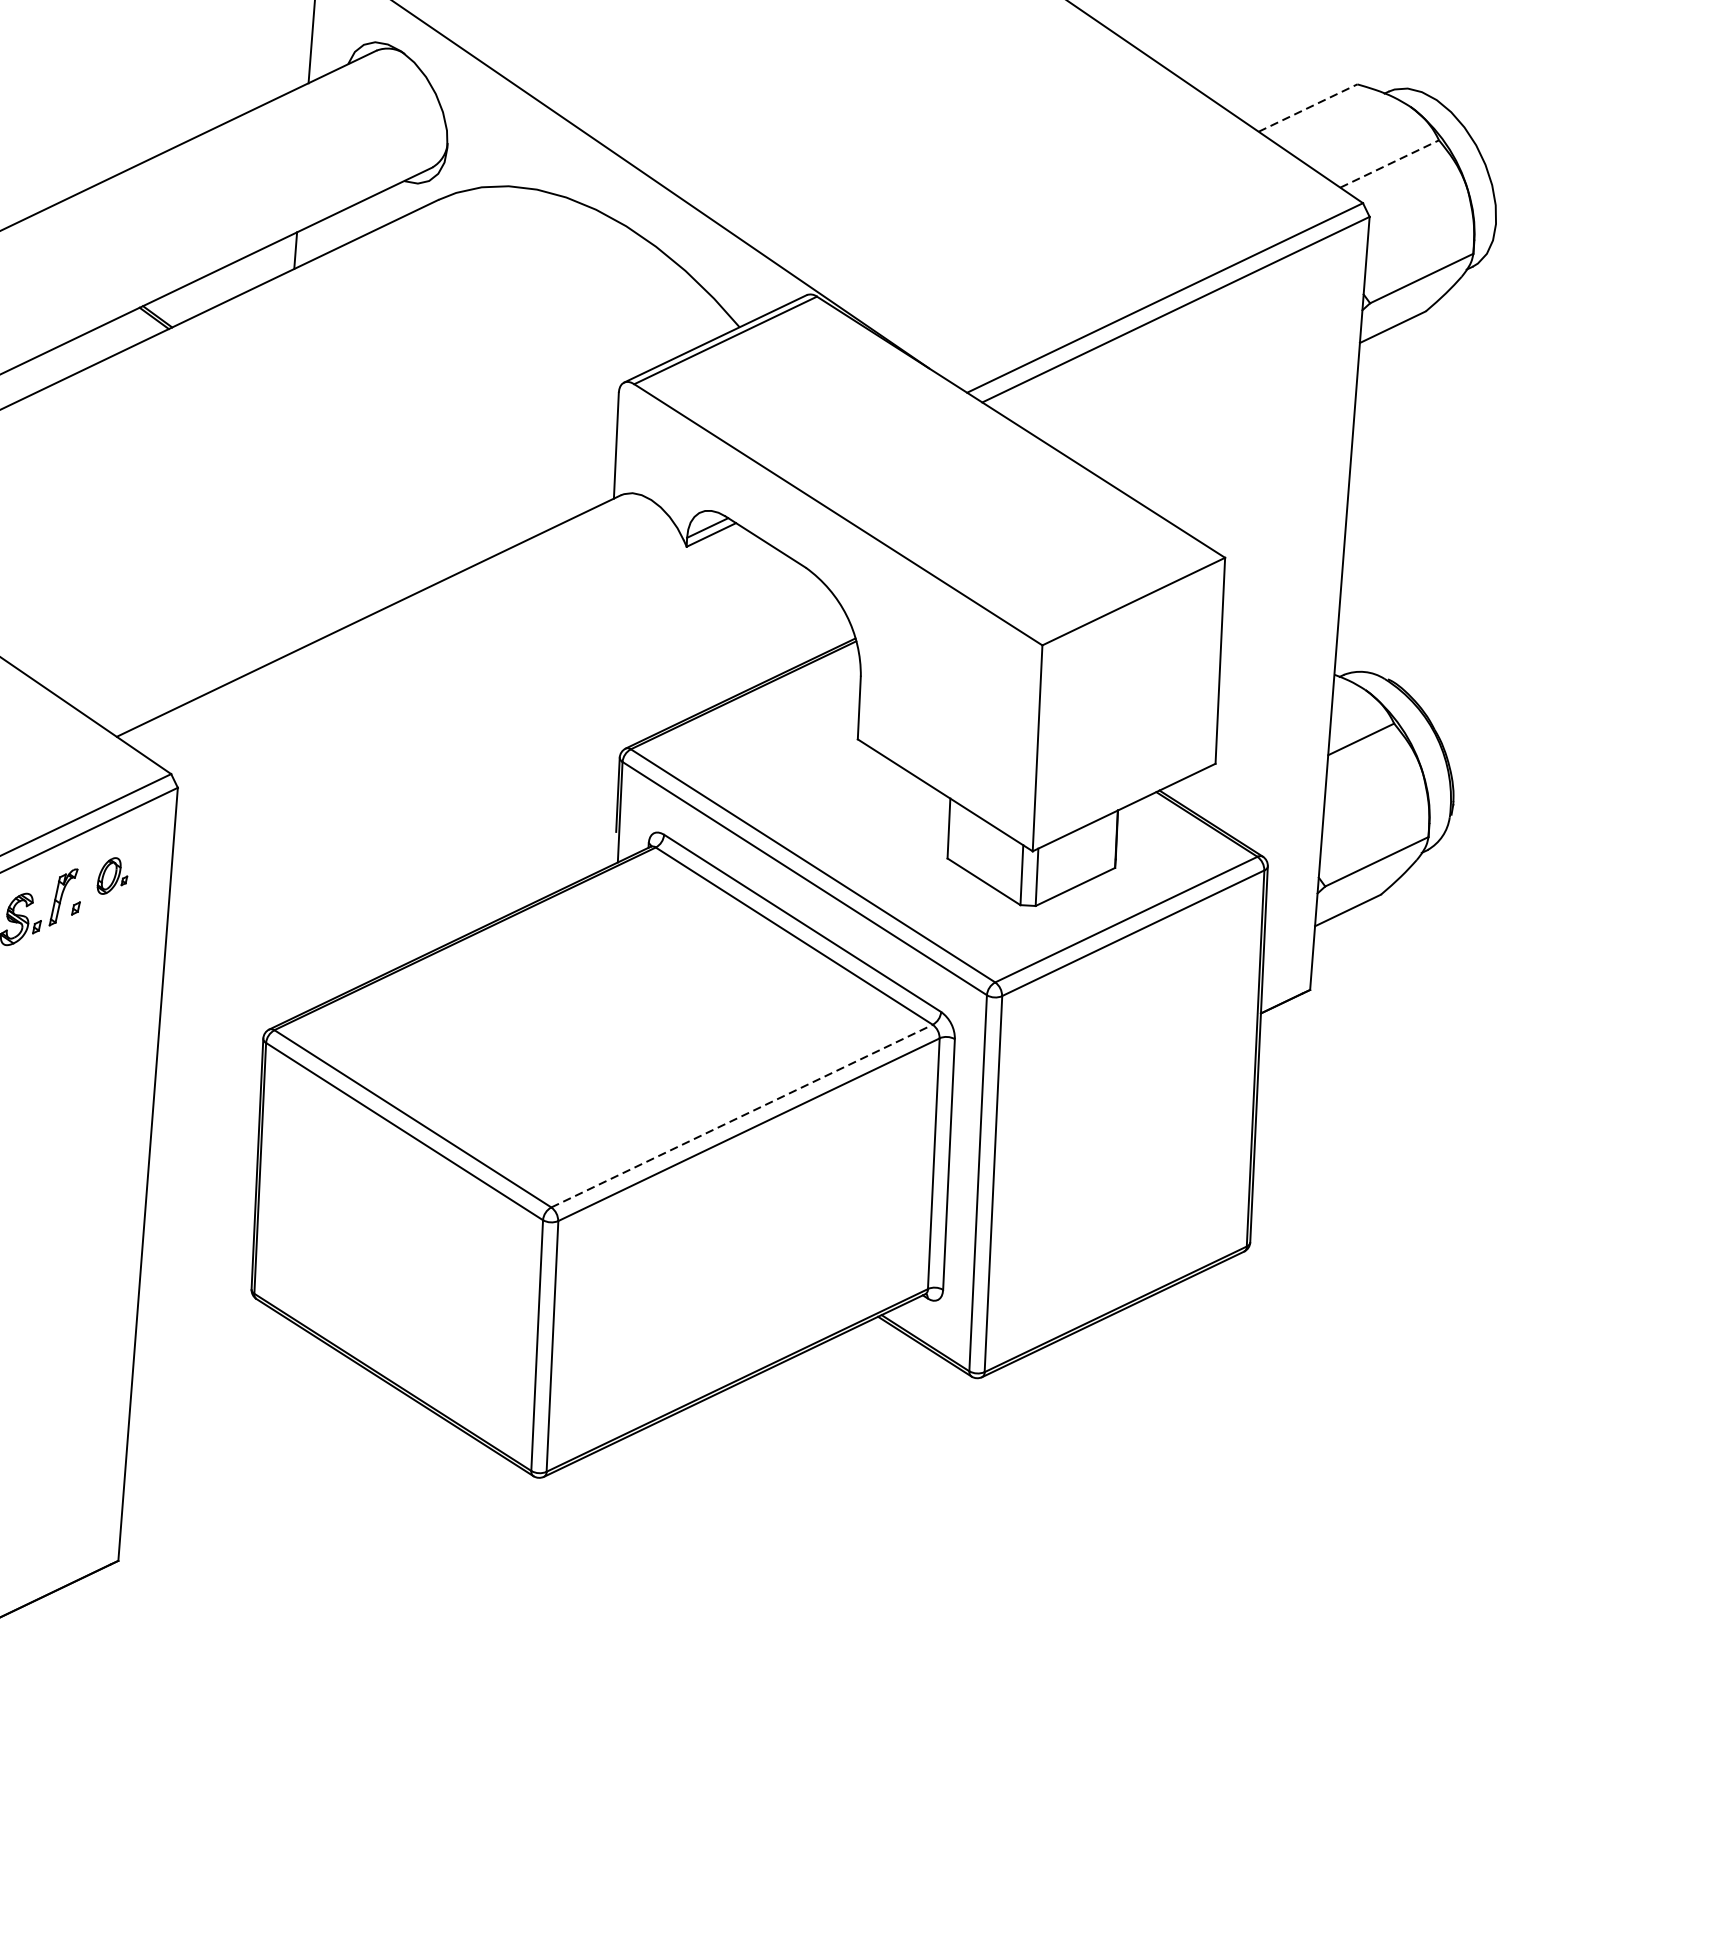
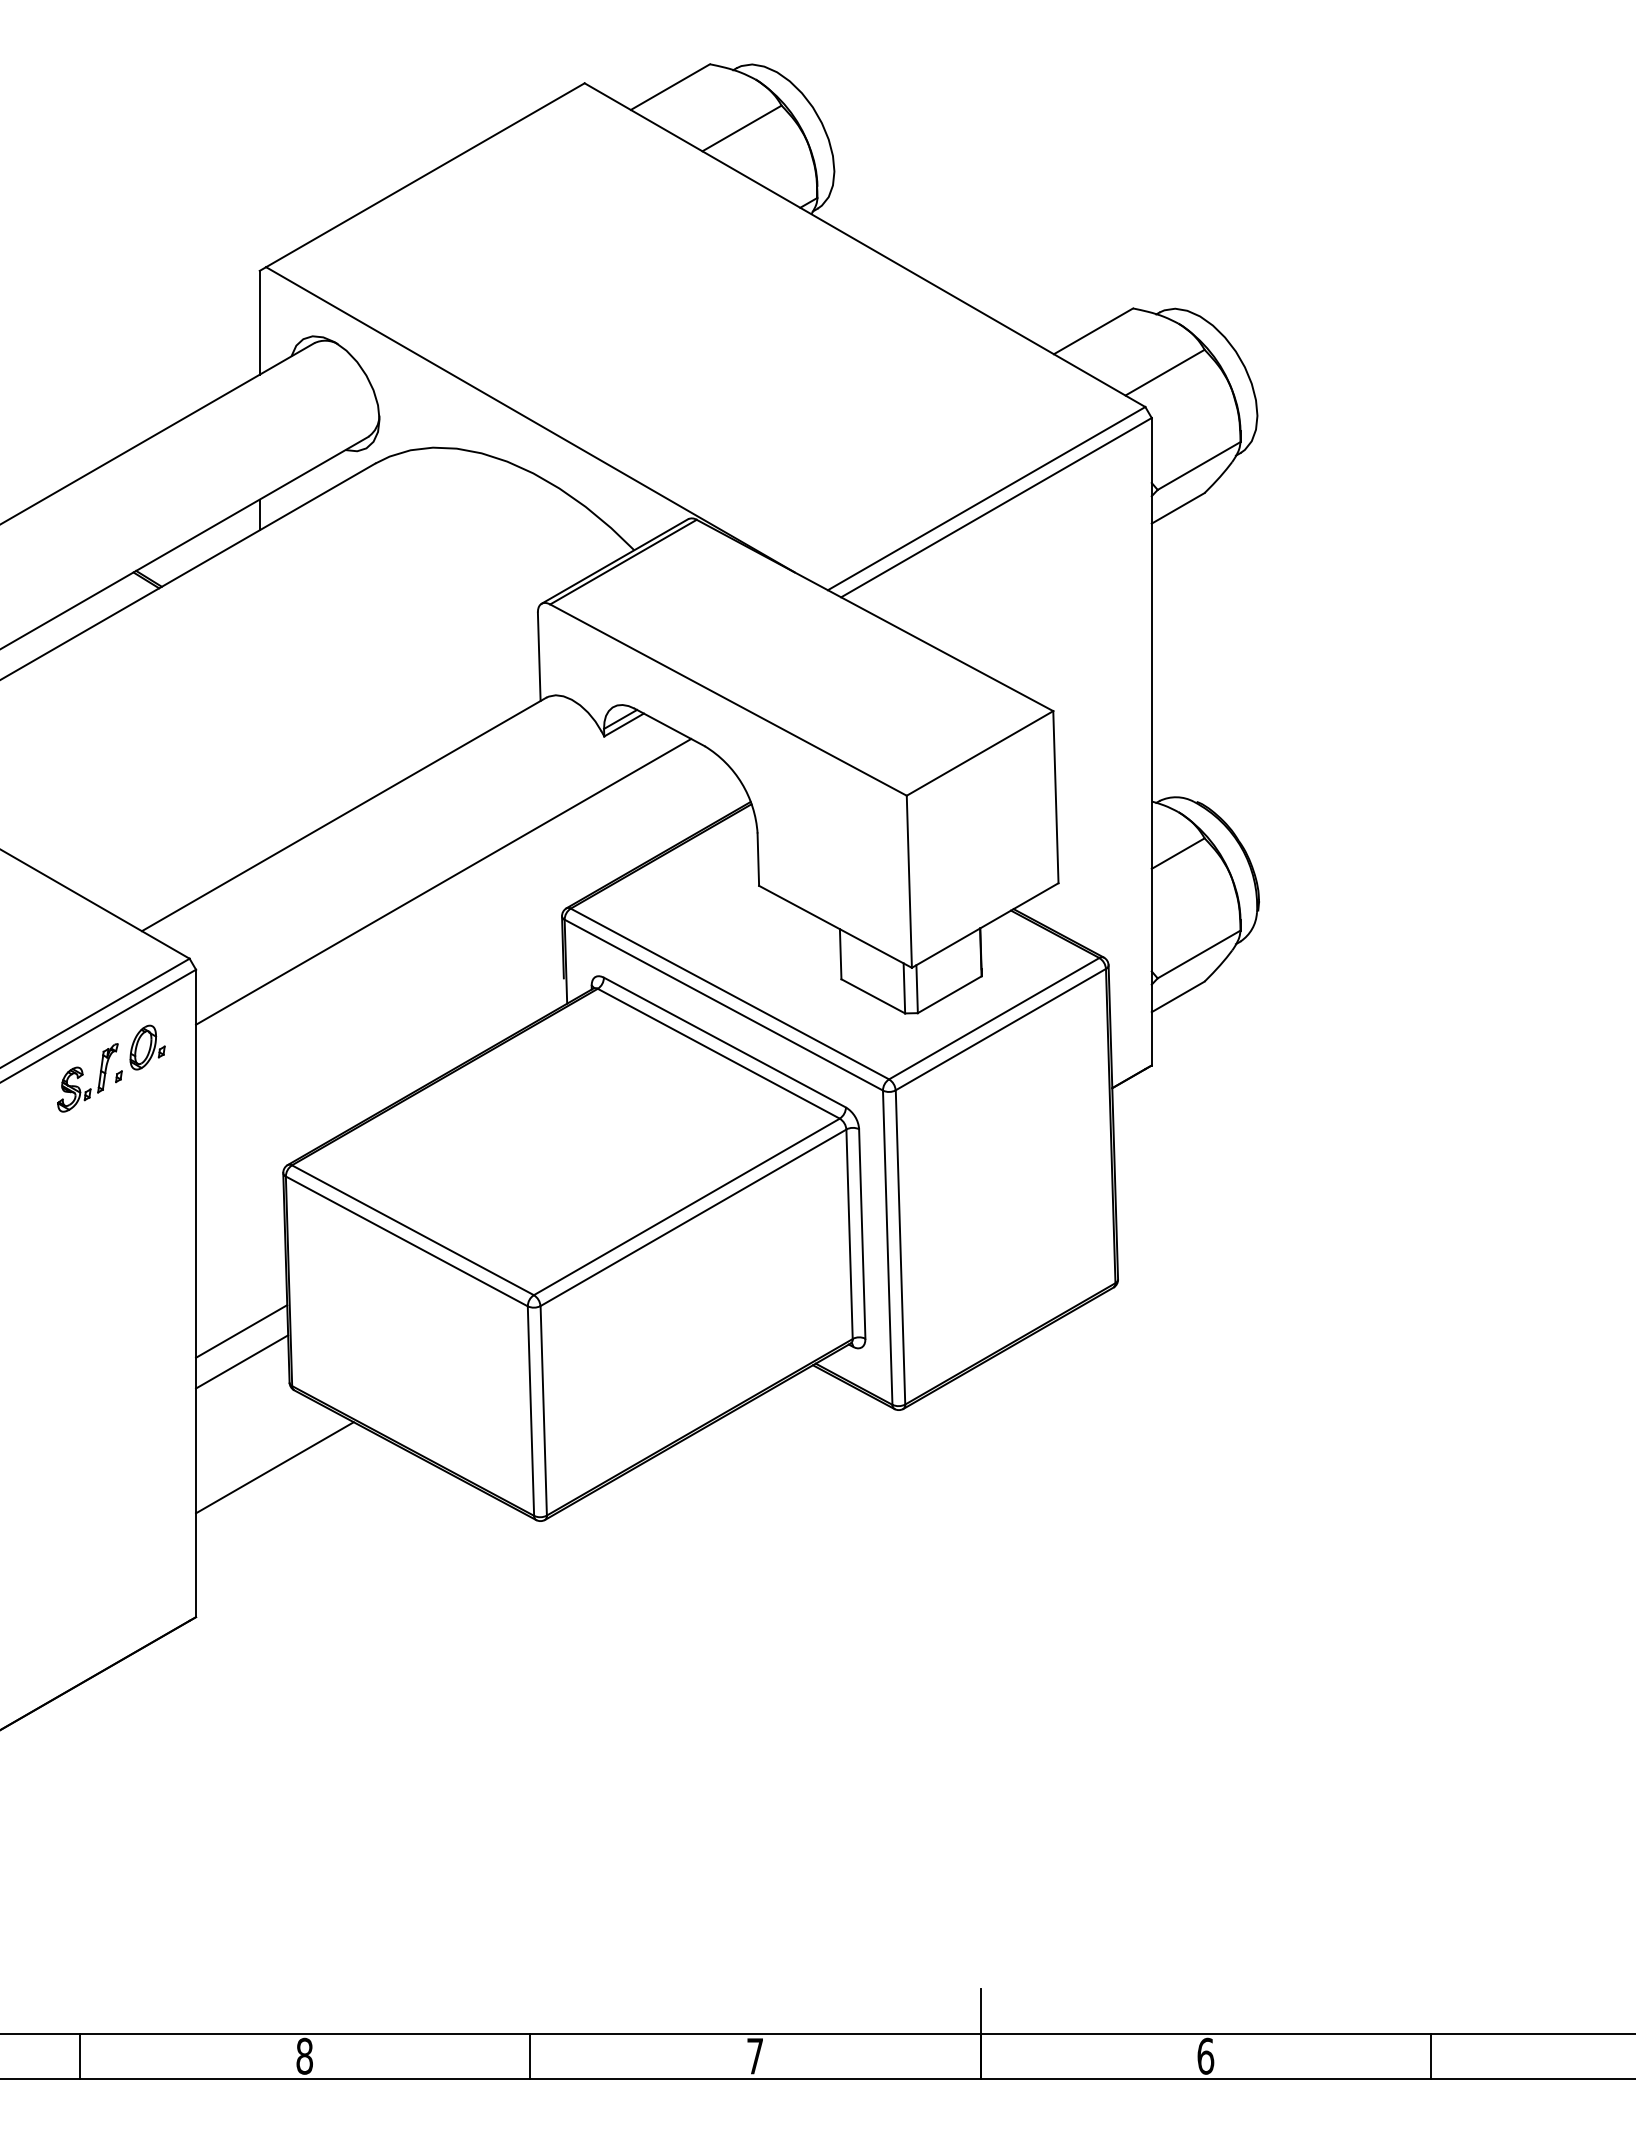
line: (1308, 108) -> (1093, 331), dashed -> solid
line: (1390, 163) -> (1165, 372), dashed -> solid
line: (481, 705) -> (443, 881), added
part: (112, 876) -> (147, 1047), size x1.43
line: (741, 1115) -> (686, 1206), dashed -> solid
line: (198, 1223) -> (241, 1331), added
line: (197, 1259) -> (242, 1361), added
line: (225, 1389) -> (274, 1467), added

